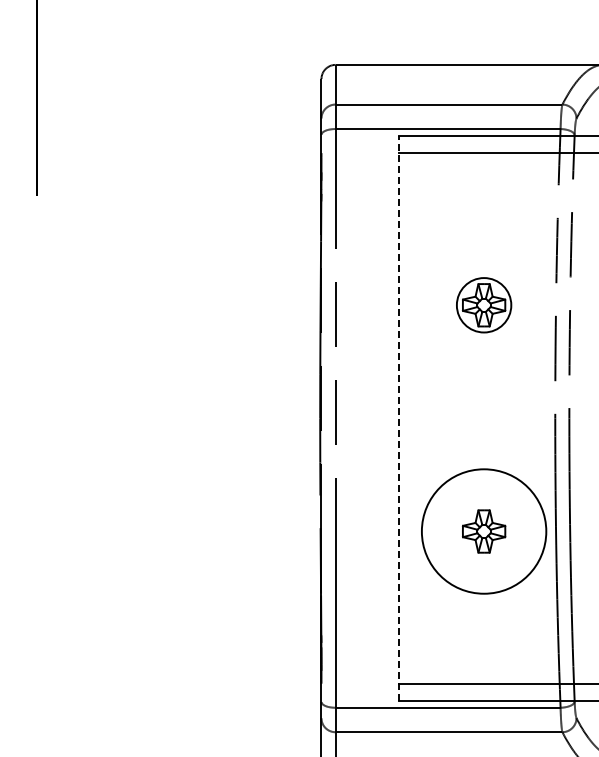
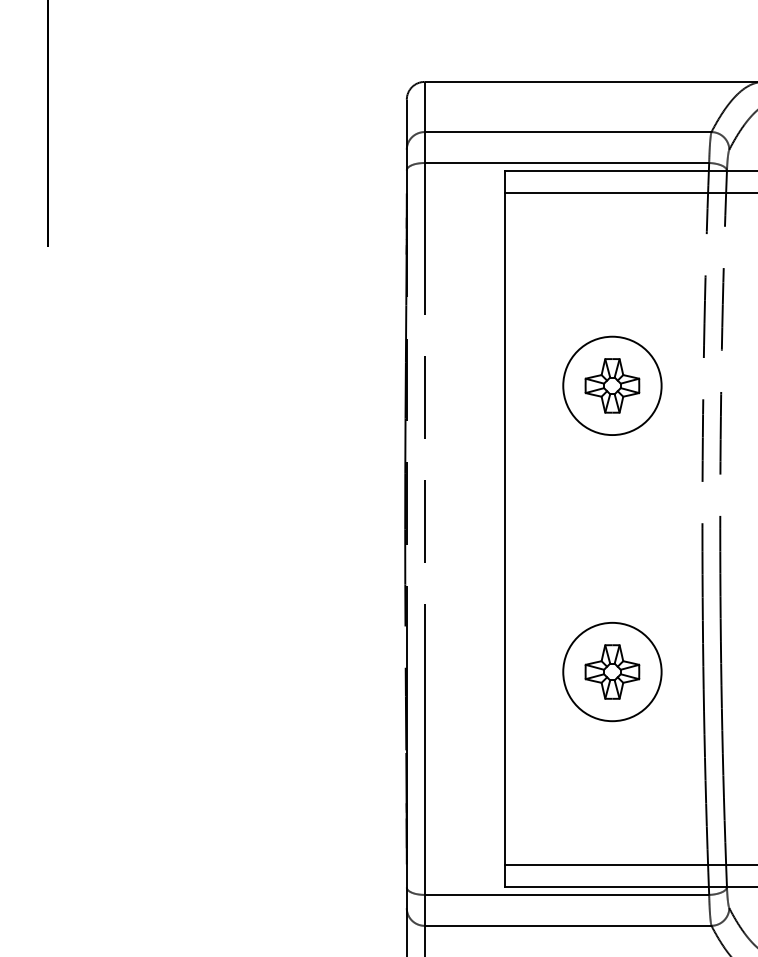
circle: (483, 305) -> (611, 386), size x1.43
line: (399, 418) -> (505, 529), dashed -> solid
circle: (483, 531) -> (611, 671), size x0.62

